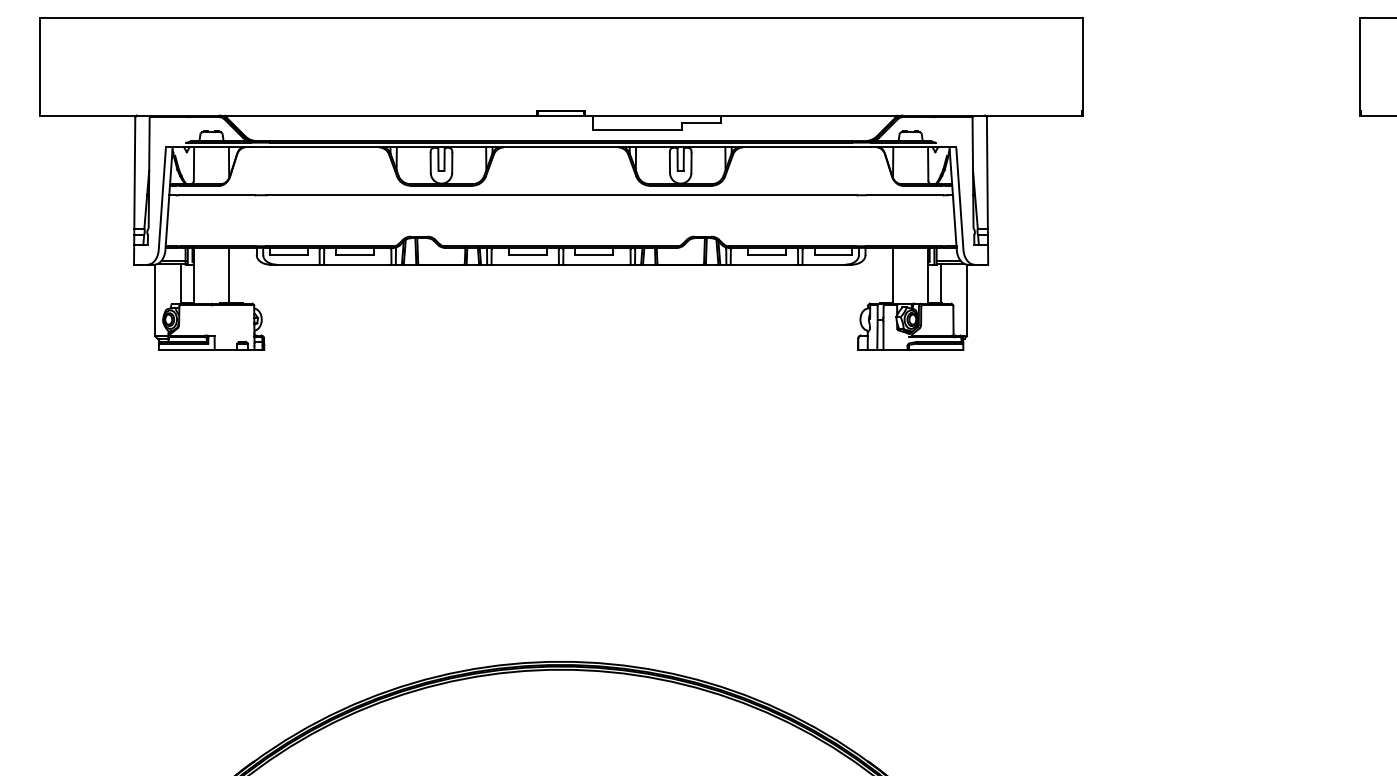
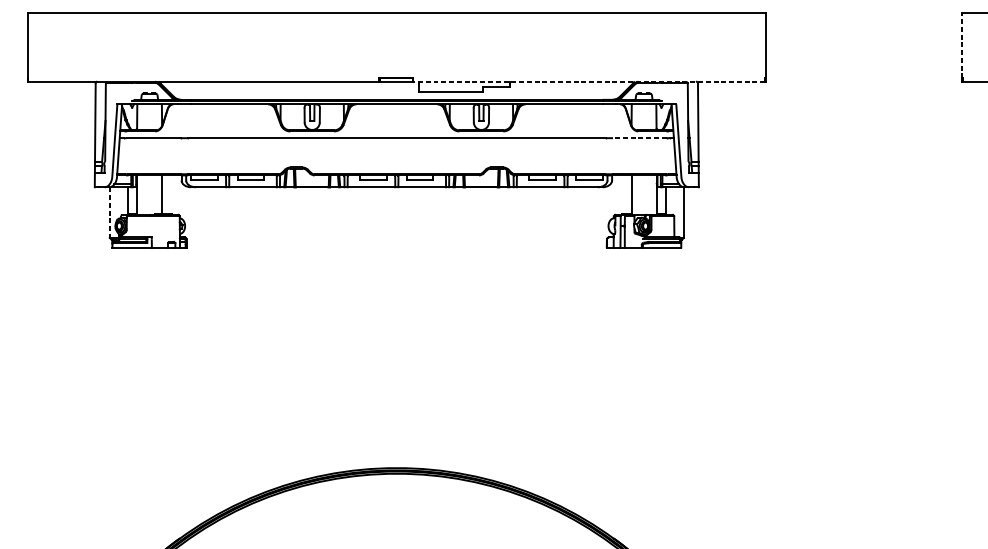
line: (1360, 64) -> (962, 45), solid -> dashed
line: (833, 115) -> (589, 81), solid -> dashed
line: (904, 195) -> (639, 138), solid -> dashed
line: (155, 300) -> (109, 212), solid -> dashed

